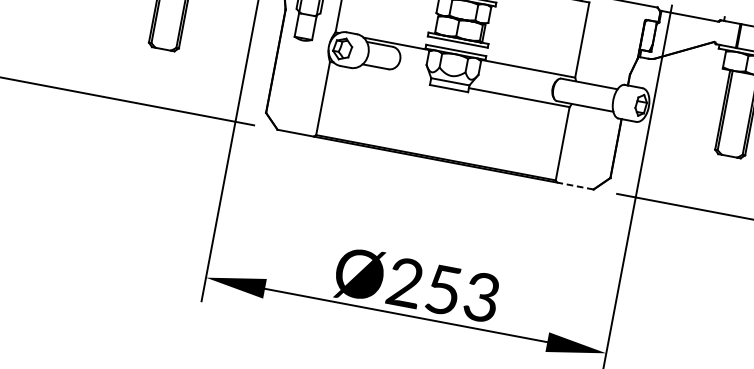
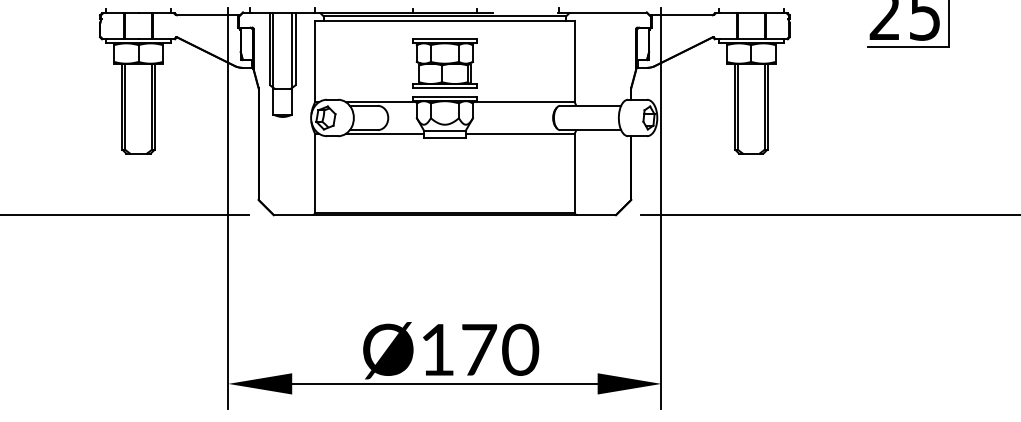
line: (394, 73) -> (384, 133), added
line: (575, 186) -> (596, 215), dashed -> solid
text: (444, 289) -> (479, 349), Ø253 -> Ø170

